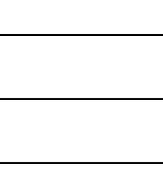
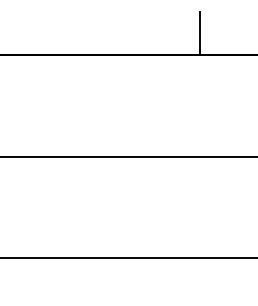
line: (126, 20) -> (200, 32), added

